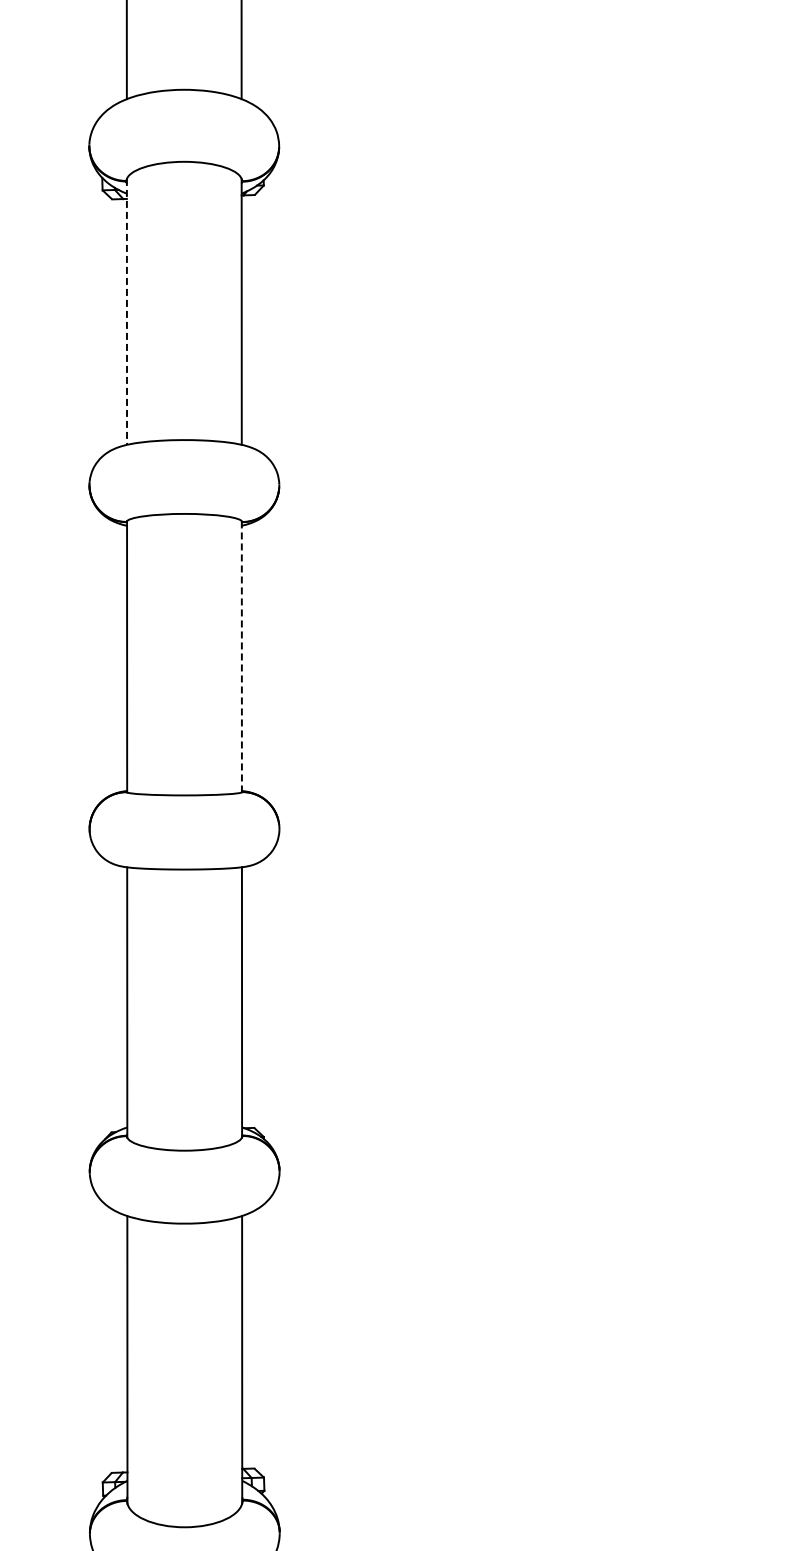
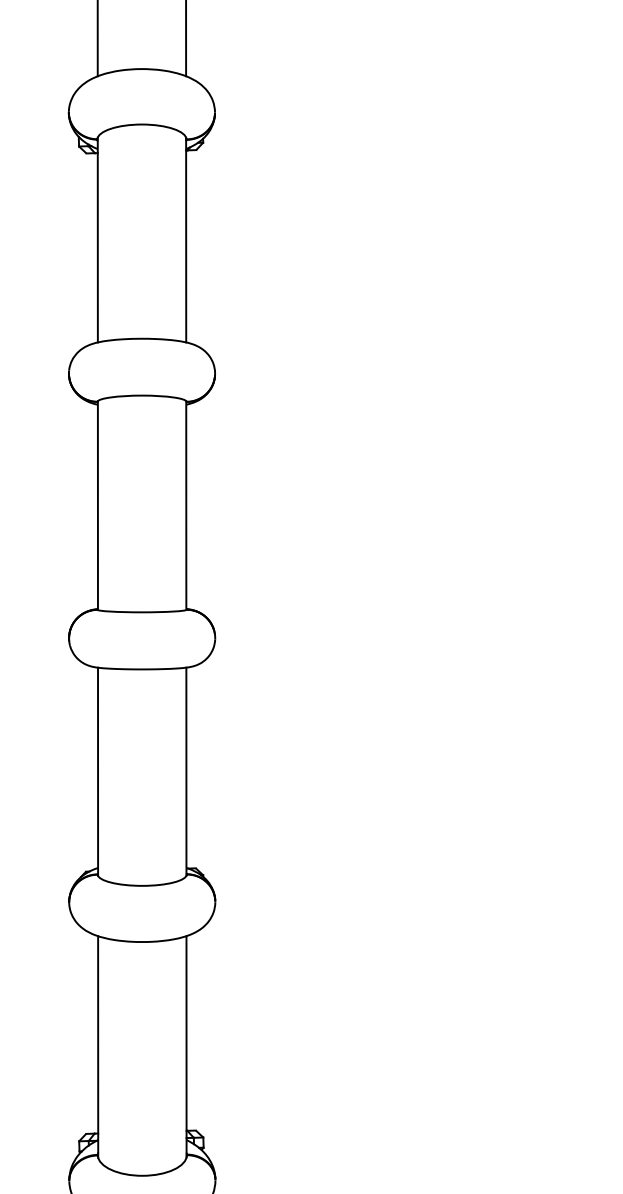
line: (126, 311) -> (97, 239), dashed -> solid
line: (241, 656) -> (186, 505), dashed -> solid

